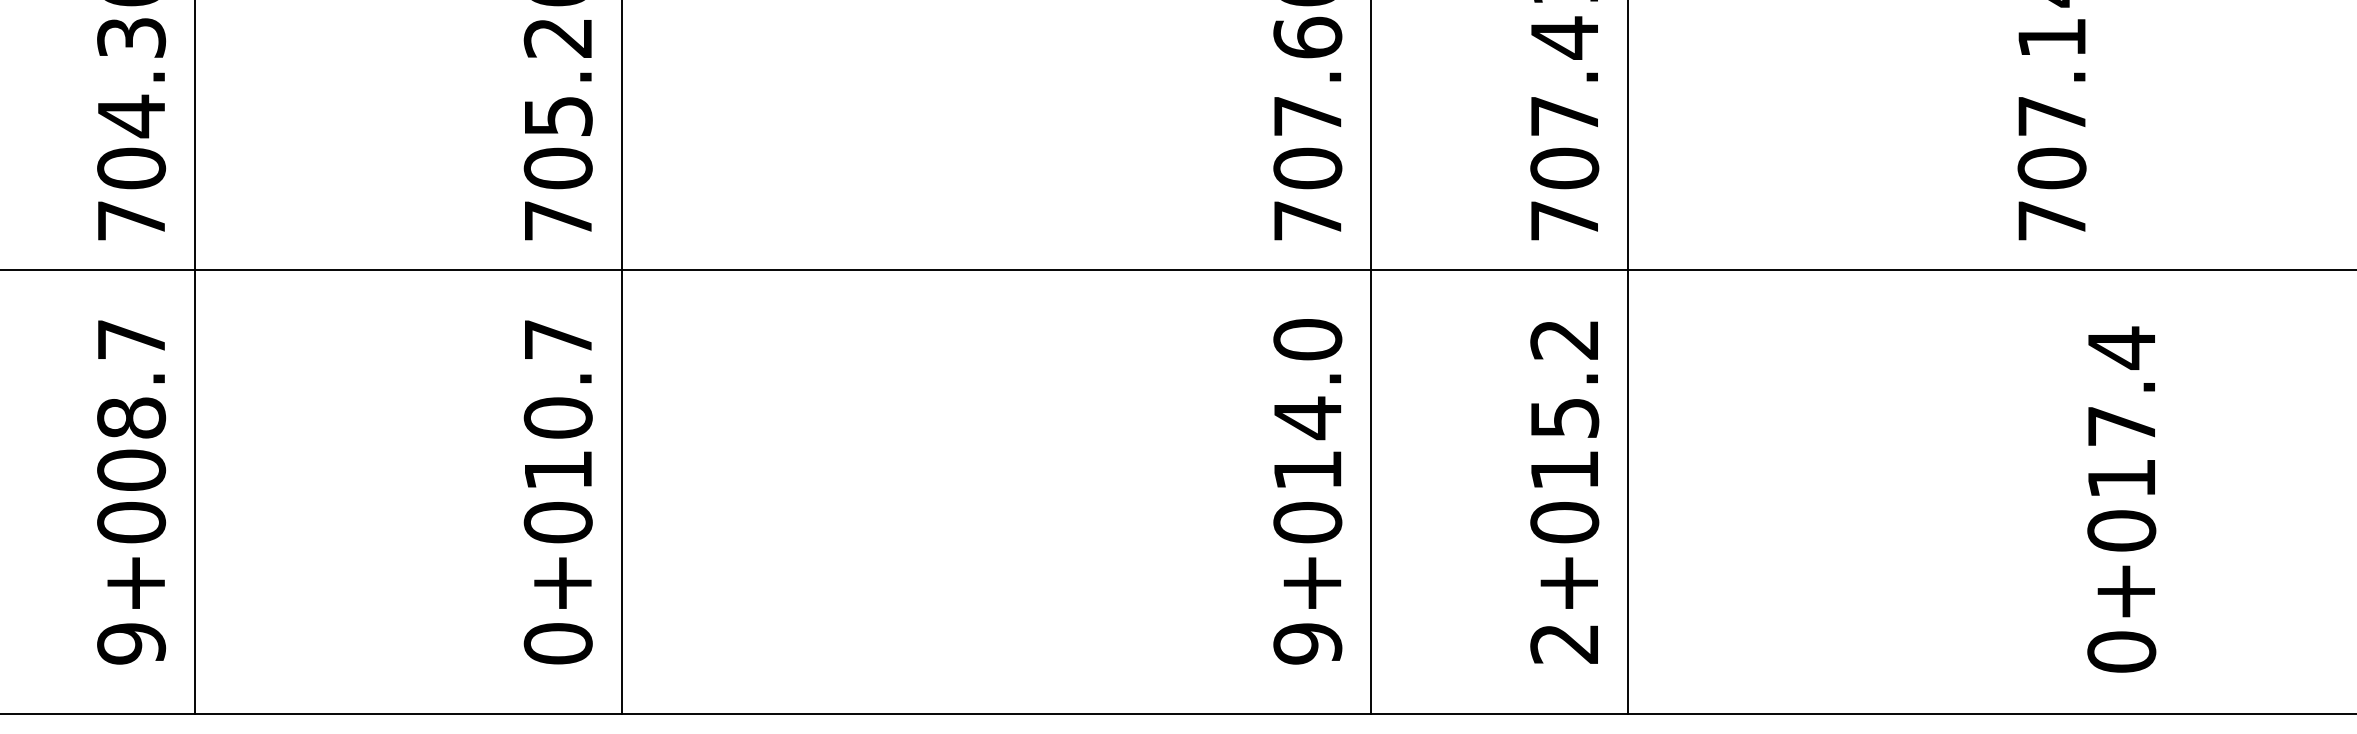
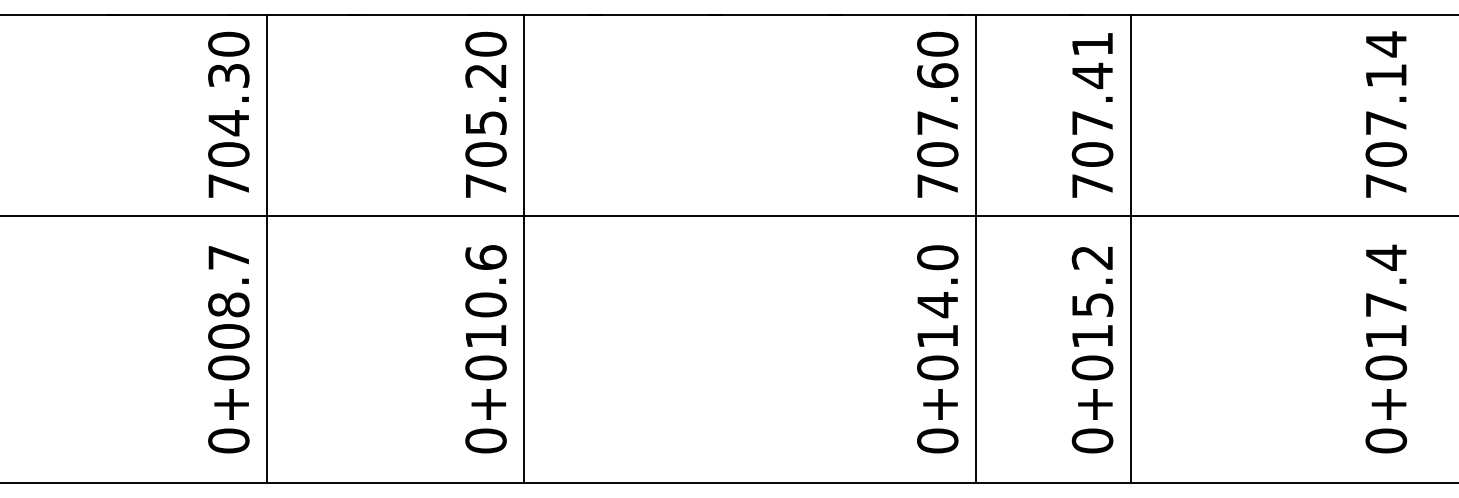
text: (557, 339) -> (485, 257), 0+010.7 -> 0+010.6
text: (2120, 498) -> (1385, 348), moved
text: (130, 642) -> (228, 440), 9+008.7 -> 0+008.7
text: (1307, 642) -> (937, 440), 9+014.0 -> 0+014.0
text: (1564, 642) -> (1092, 440), 2+015.2 -> 0+015.2

